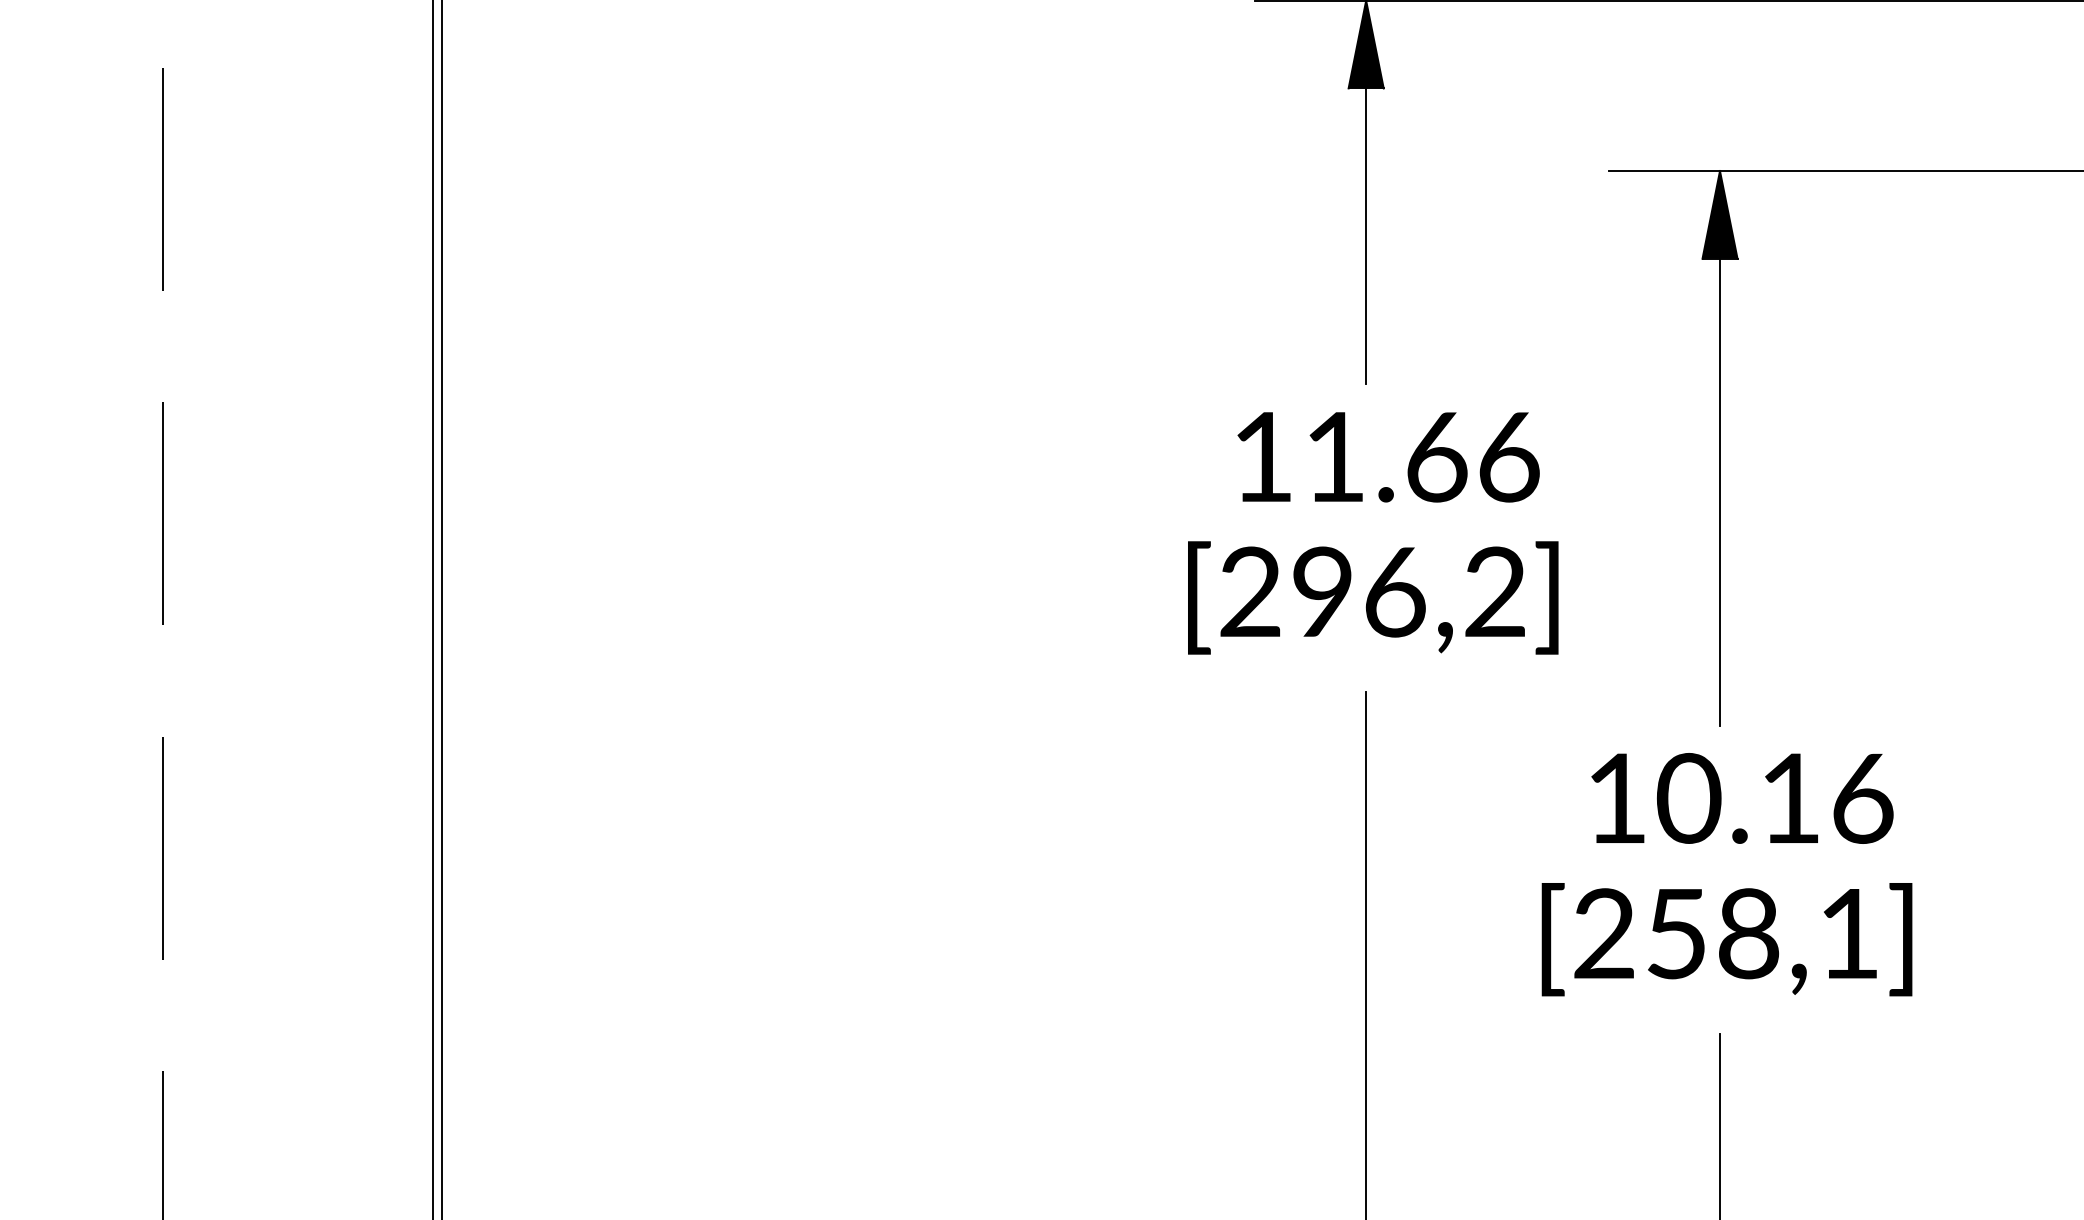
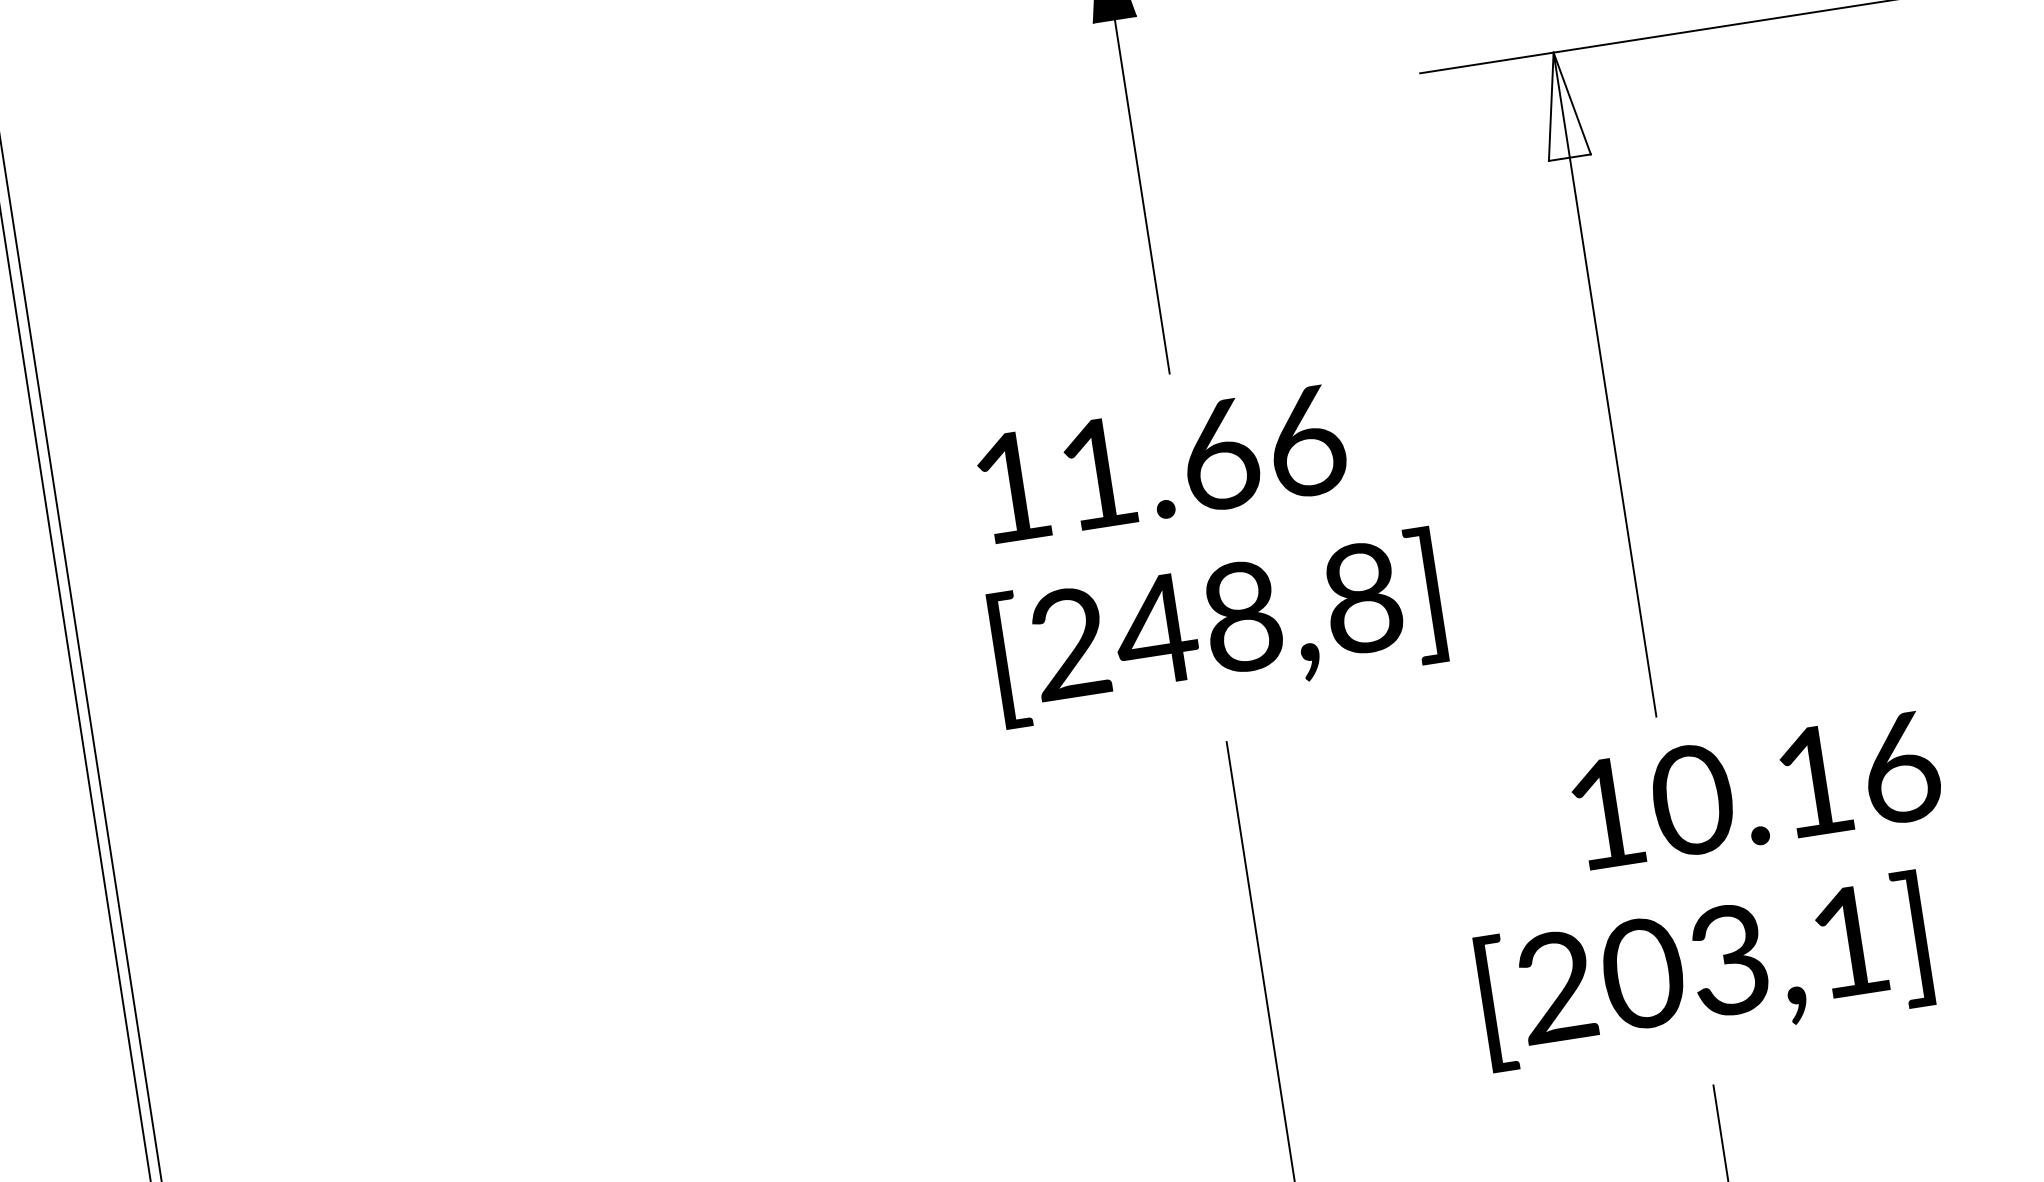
fill: (1719, 214) -> (1561, 104), removed
text: (1388, 457) -> (1162, 464), moved
text: (1406, 591) -> (1256, 613), [296,2] -> [248,8]
text: (1742, 798) -> (1756, 790), moved
text: (1711, 933) -> (1684, 966), [258,1] -> [203,1]

